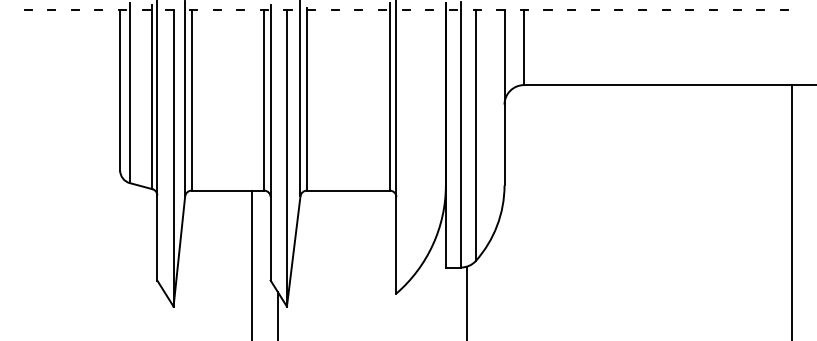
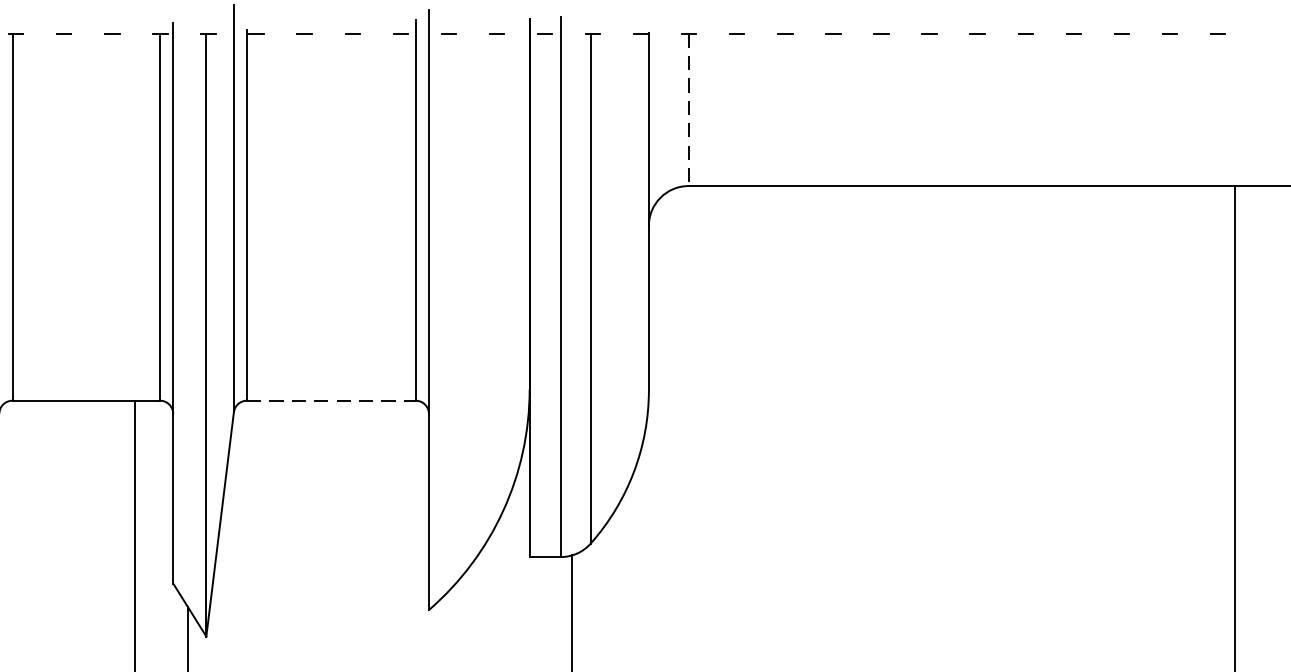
line: (524, 48) -> (689, 111), solid -> dashed
line: (348, 190) -> (331, 400), solid -> dashed

